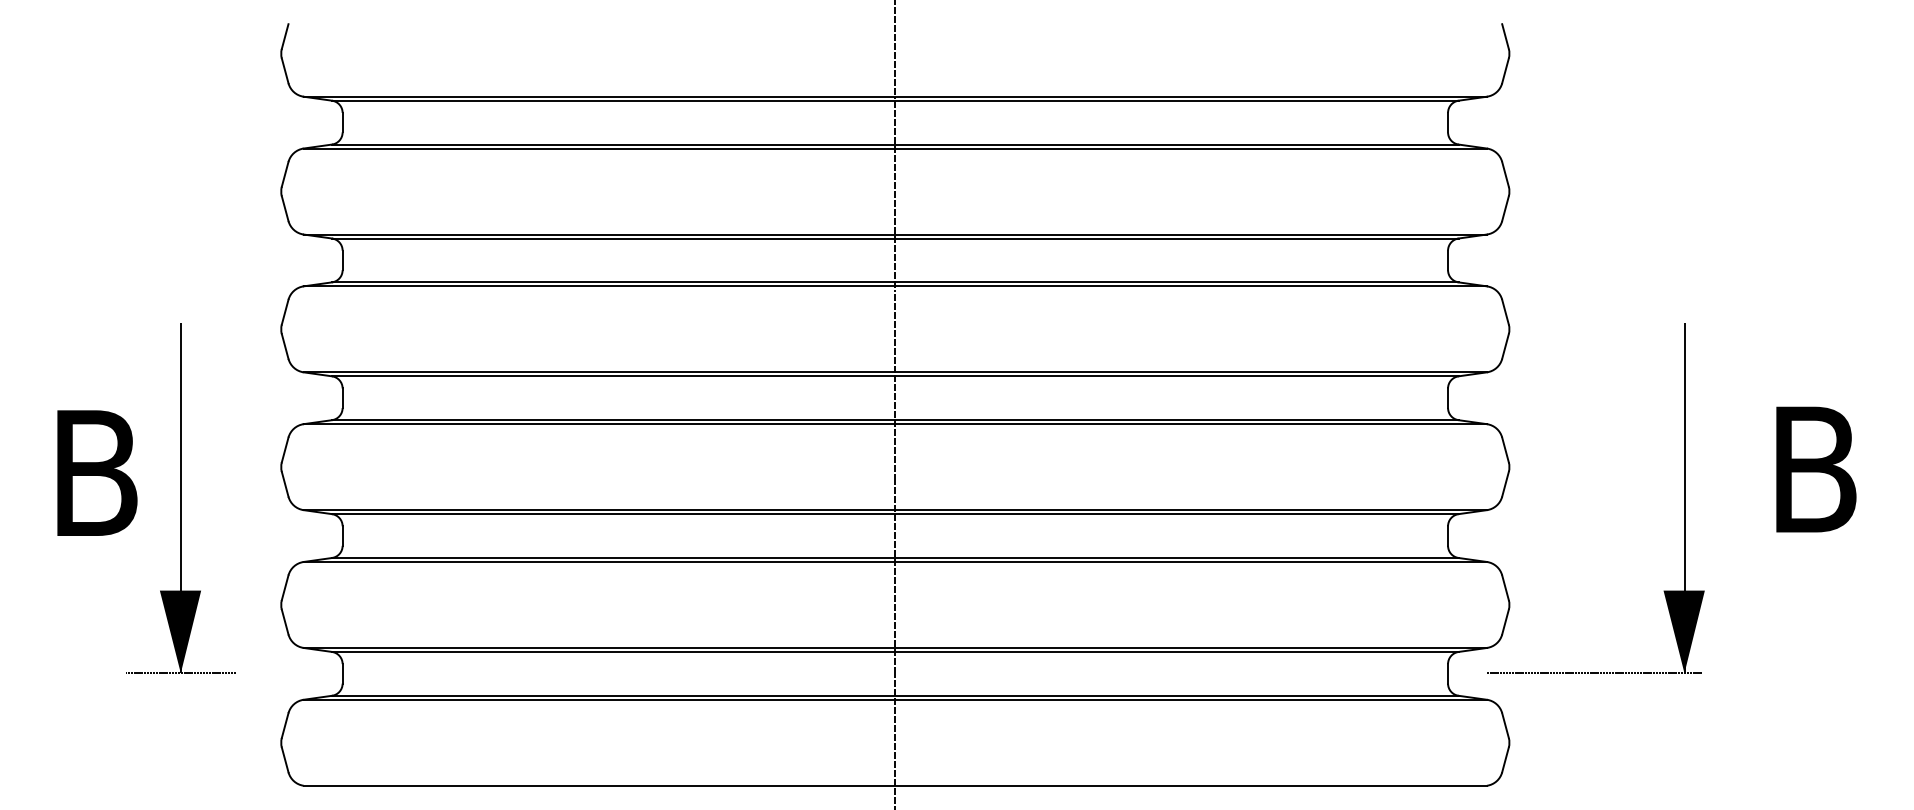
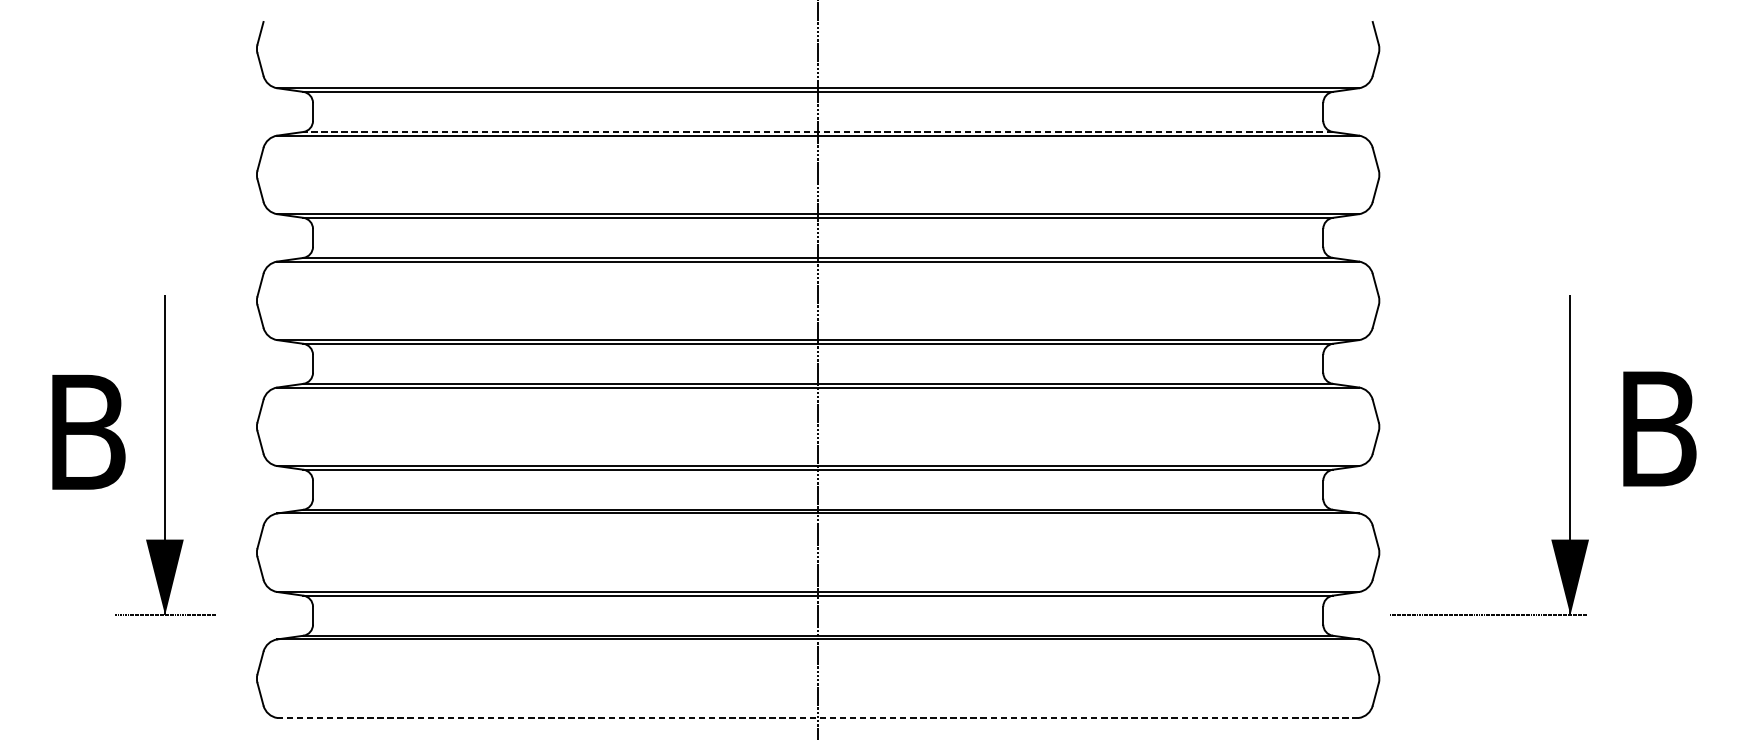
line: (894, 144) -> (817, 131), solid -> dashed
part: (1684, 498) -> (1570, 455), moved
line: (895, 785) -> (818, 717), solid -> dashed

